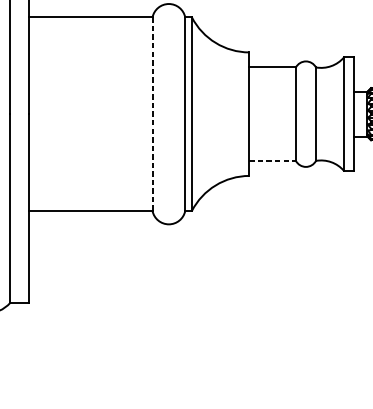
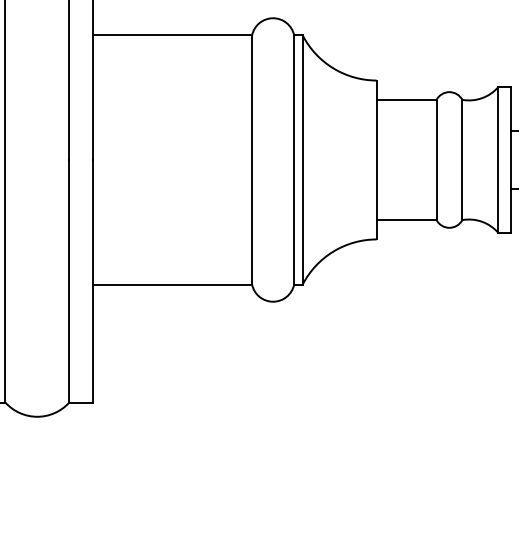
line: (152, 113) -> (252, 159), dashed -> solid
line: (272, 161) -> (406, 220), dashed -> solid

